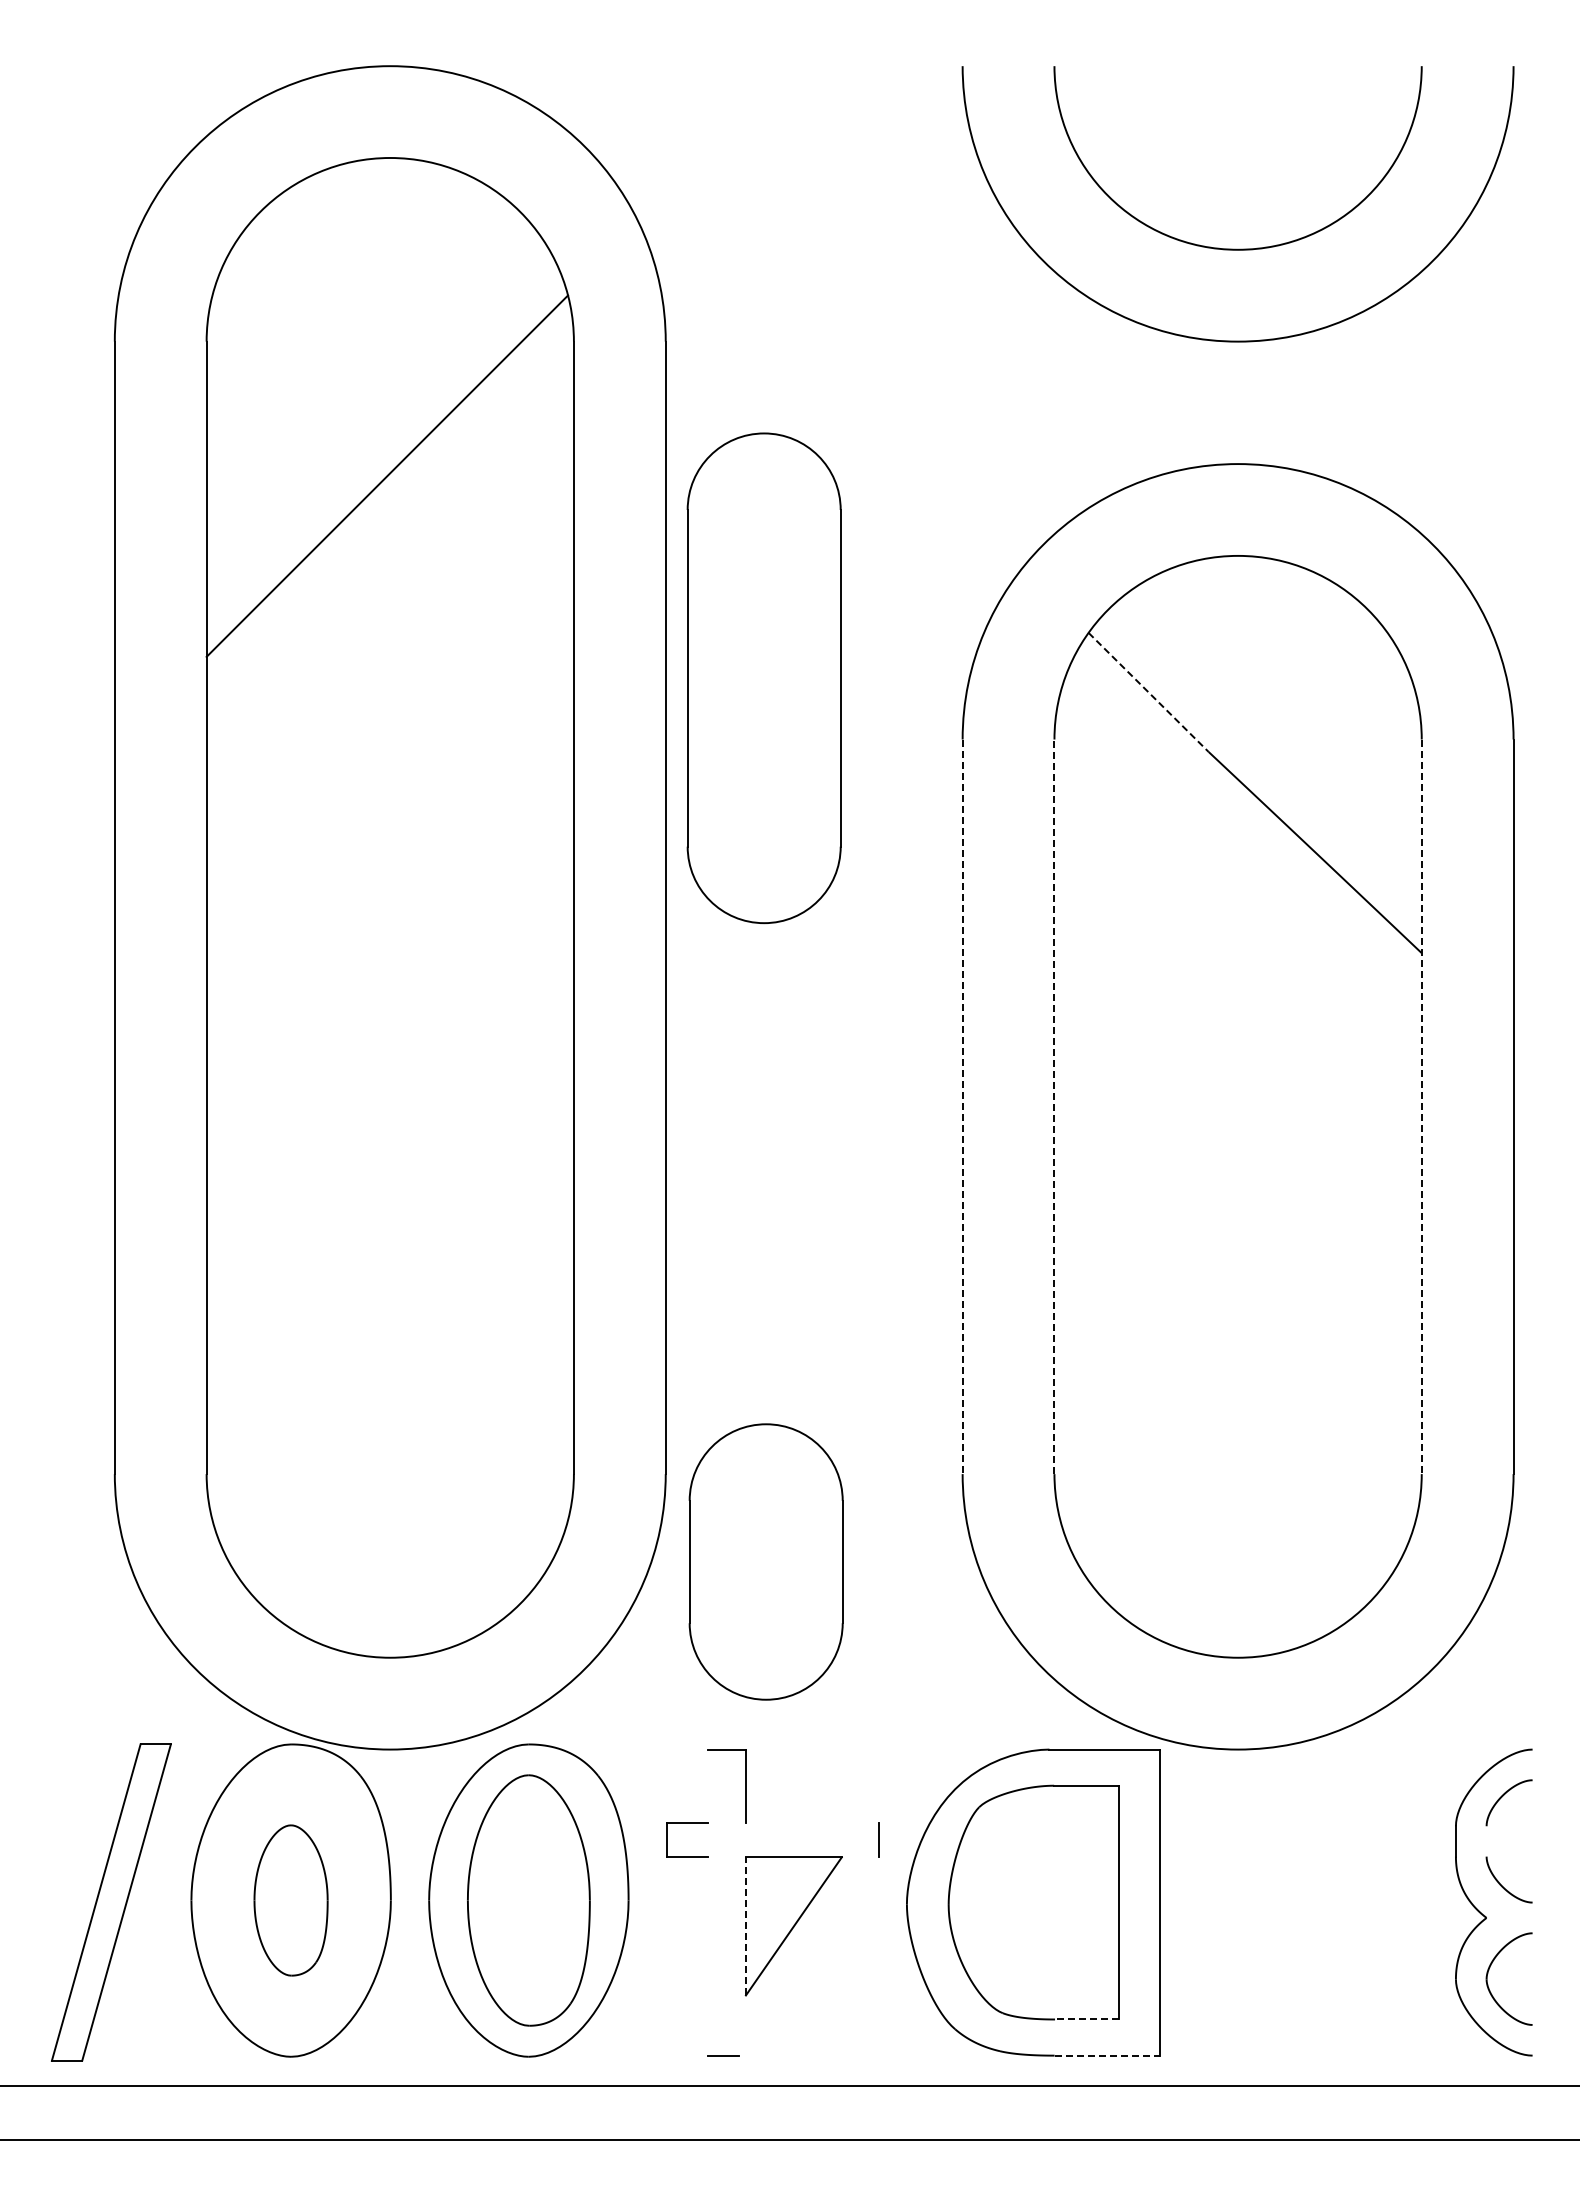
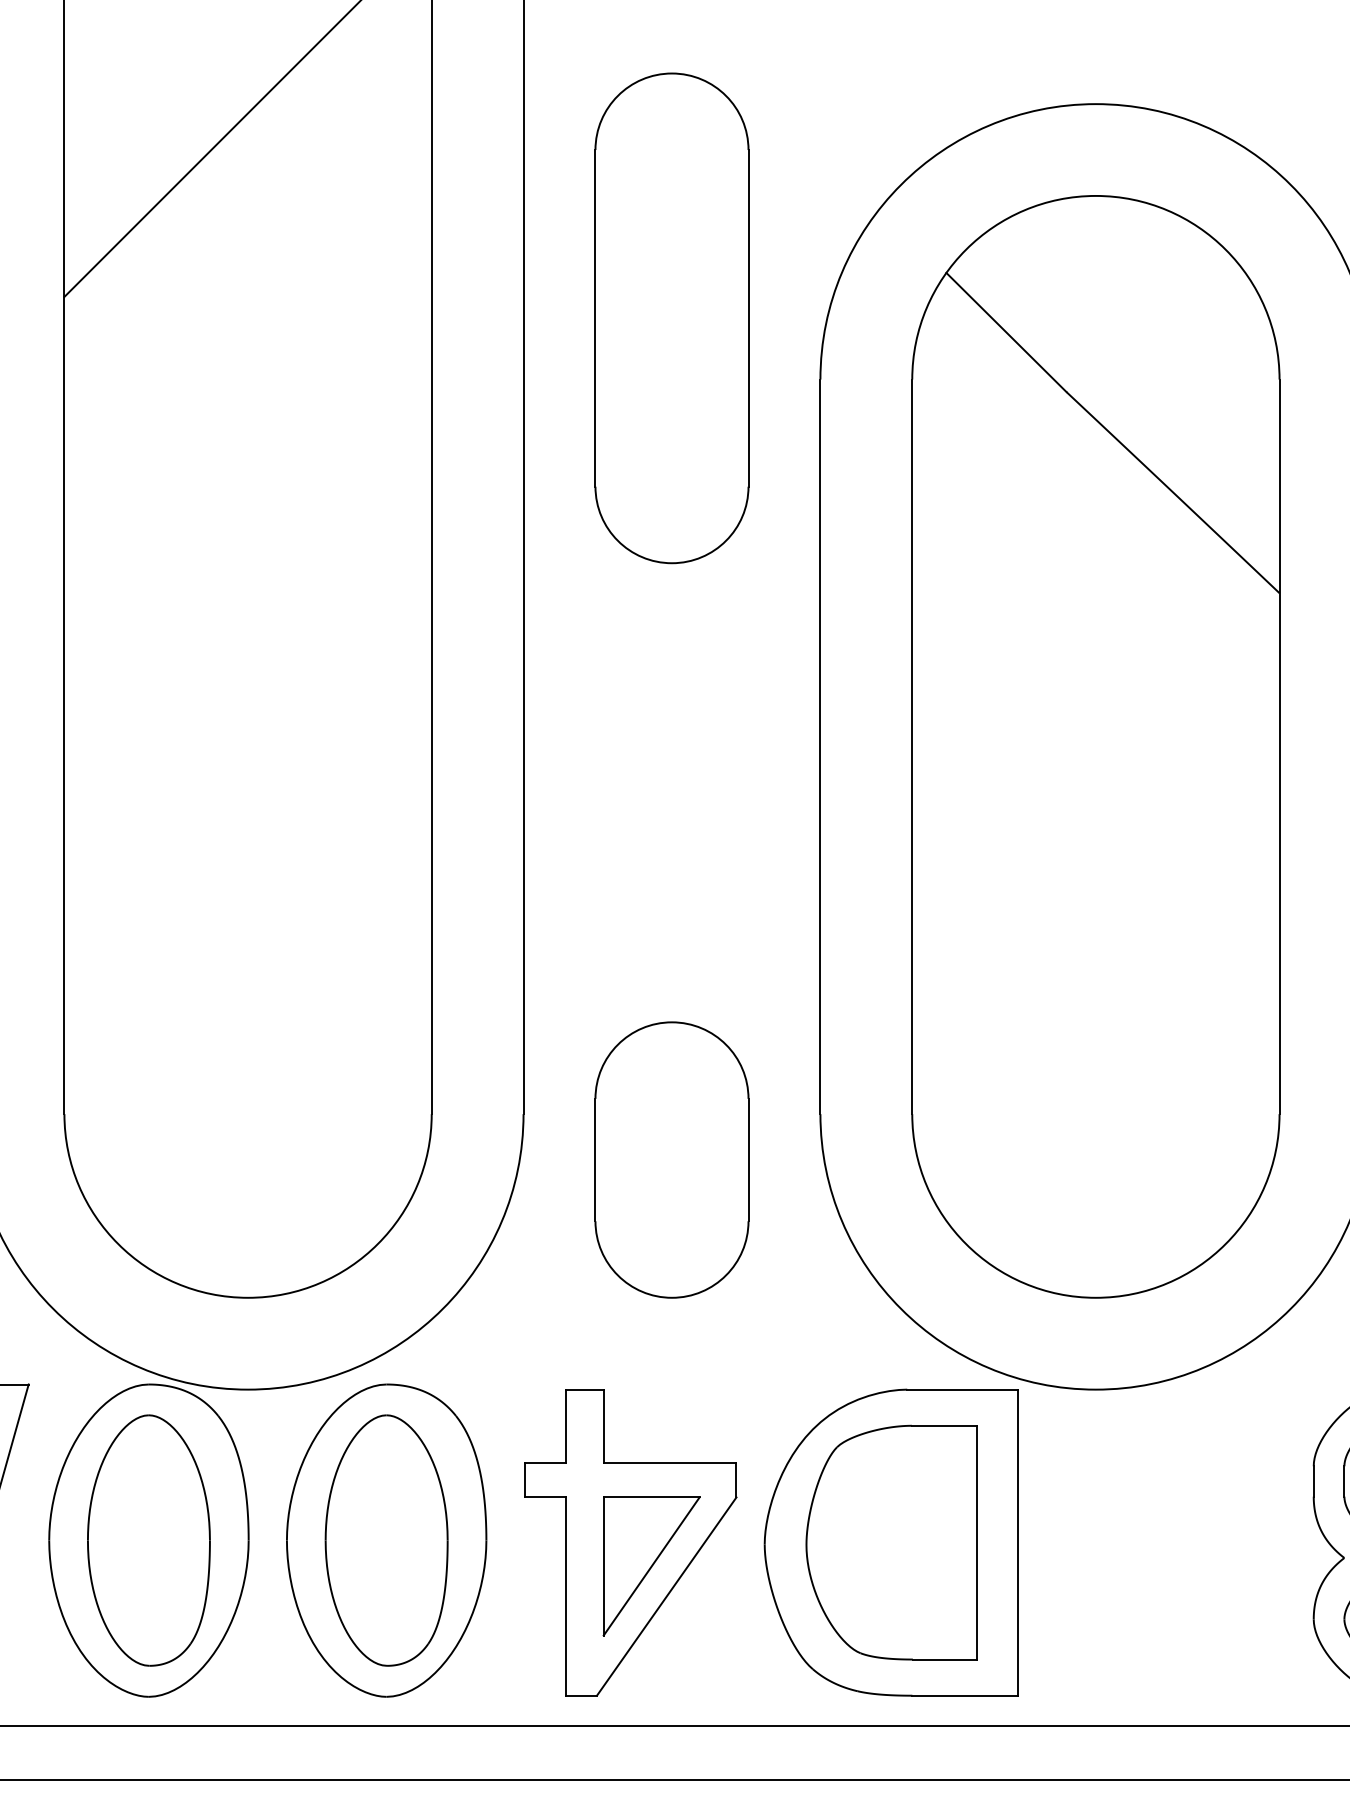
part: (763, 678) -> (671, 318), moved
line: (1148, 692) -> (1006, 332), dashed -> solid
line: (1054, 1106) -> (912, 746), dashed -> solid
line: (962, 1107) -> (820, 747), dashed -> solid
line: (1421, 1107) -> (1279, 747), dashed -> solid
part: (765, 1561) -> (671, 1159), moved
line: (708, 1785) -> (566, 1425), added
line: (811, 1822) -> (669, 1462), added
line: (1486, 1841) -> (1344, 1481), added
part: (290, 1900) -> (148, 1540), size x1.67
line: (745, 1925) -> (603, 1565), dashed -> solid
line: (708, 1956) -> (566, 1596), added
line: (808, 1956) -> (666, 1596), added
line: (1086, 2019) -> (944, 1659), dashed -> solid
line: (1107, 2055) -> (965, 1695), dashed -> solid

